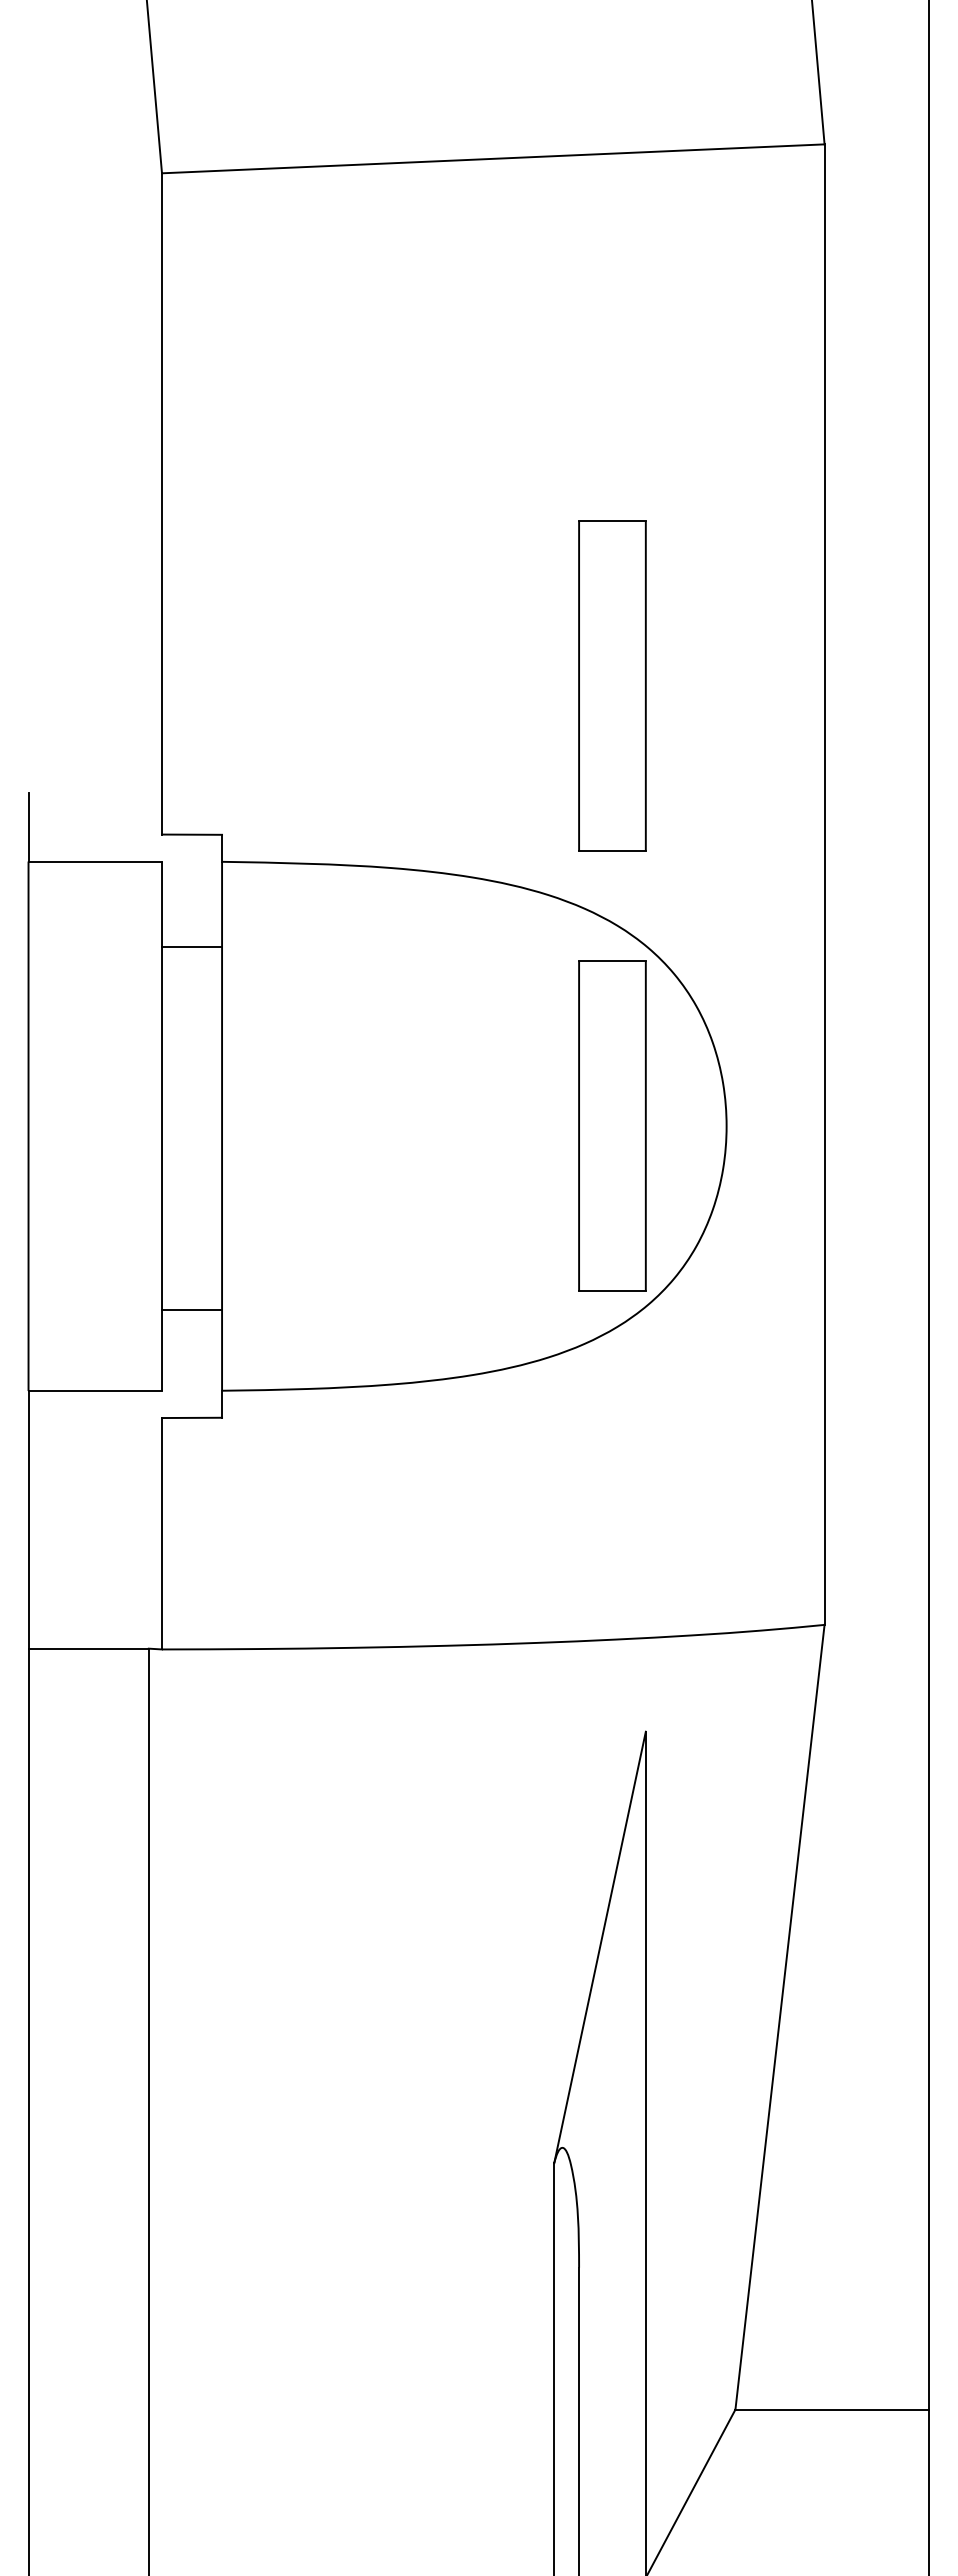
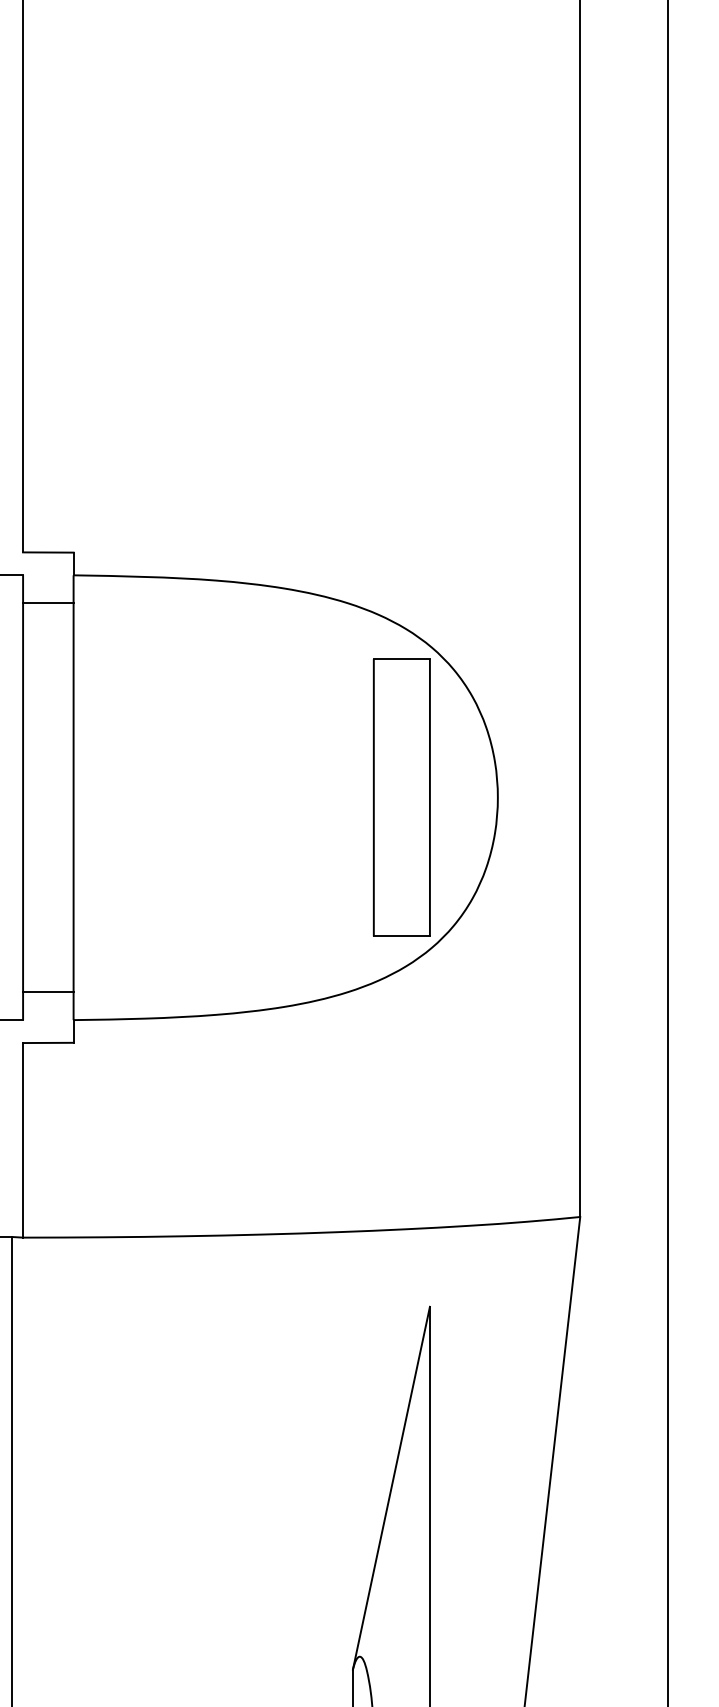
part: (612, 685) -> (401, 427), removed
line: (192, 947) -> (48, 603), moved
line: (192, 1310) -> (48, 992), moved

